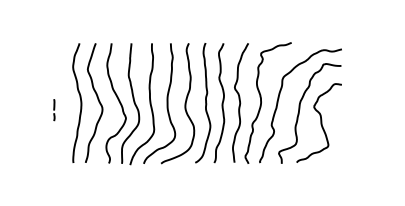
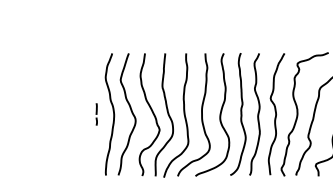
line: (54, 110) -> (96, 114), moved

